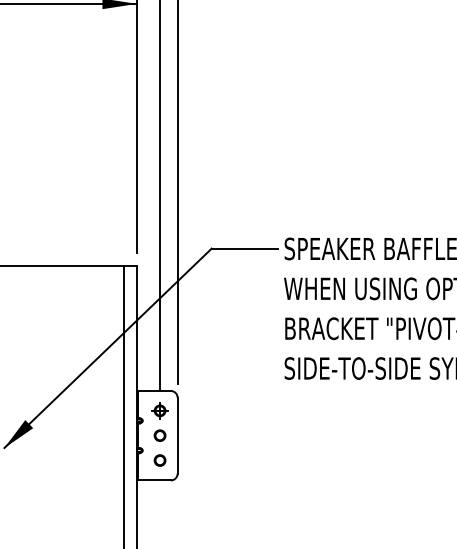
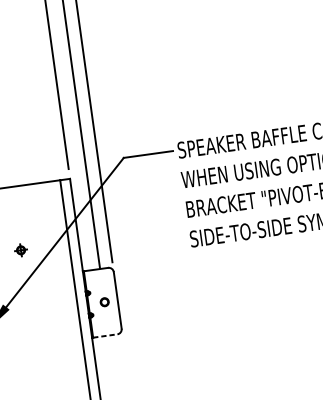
part: (159, 410) -> (20, 250), moved
part: (159, 460) -> (106, 320), removed
line: (155, 480) -> (105, 335), solid -> dashed

